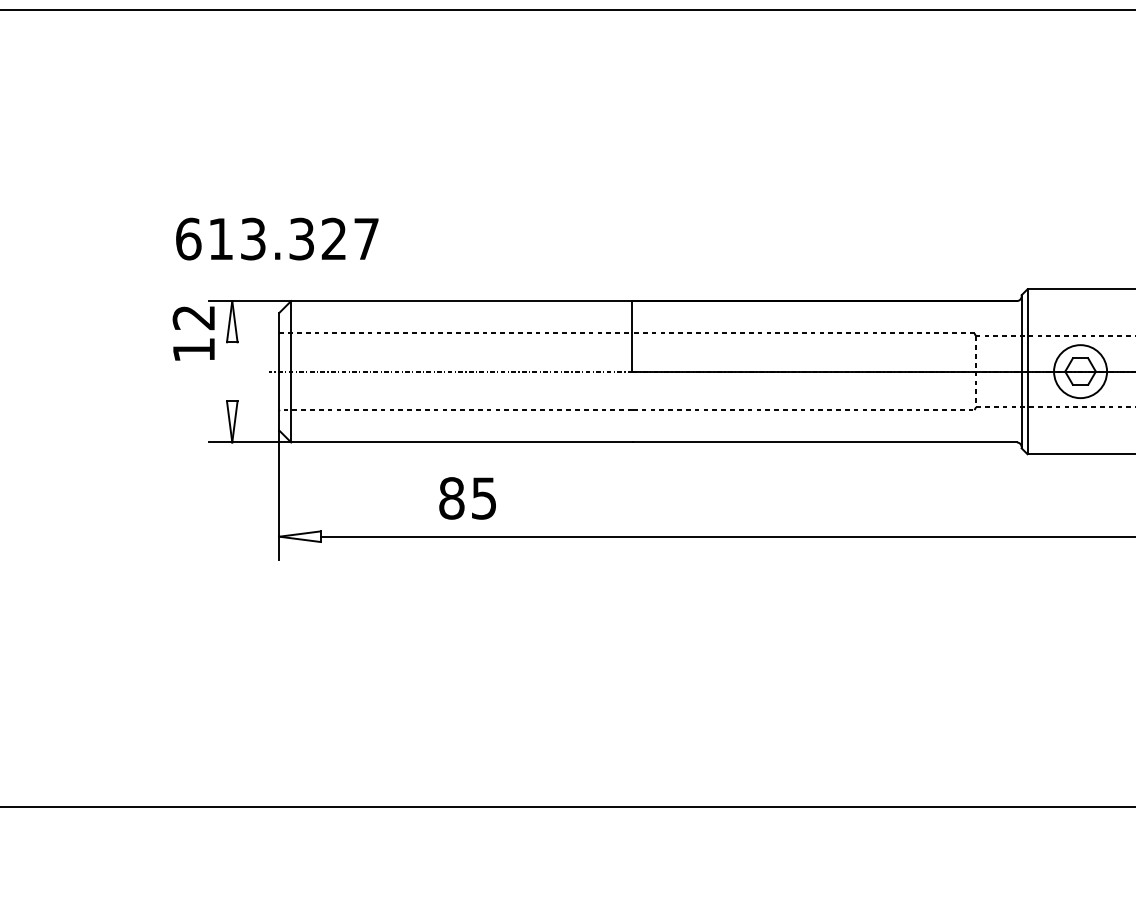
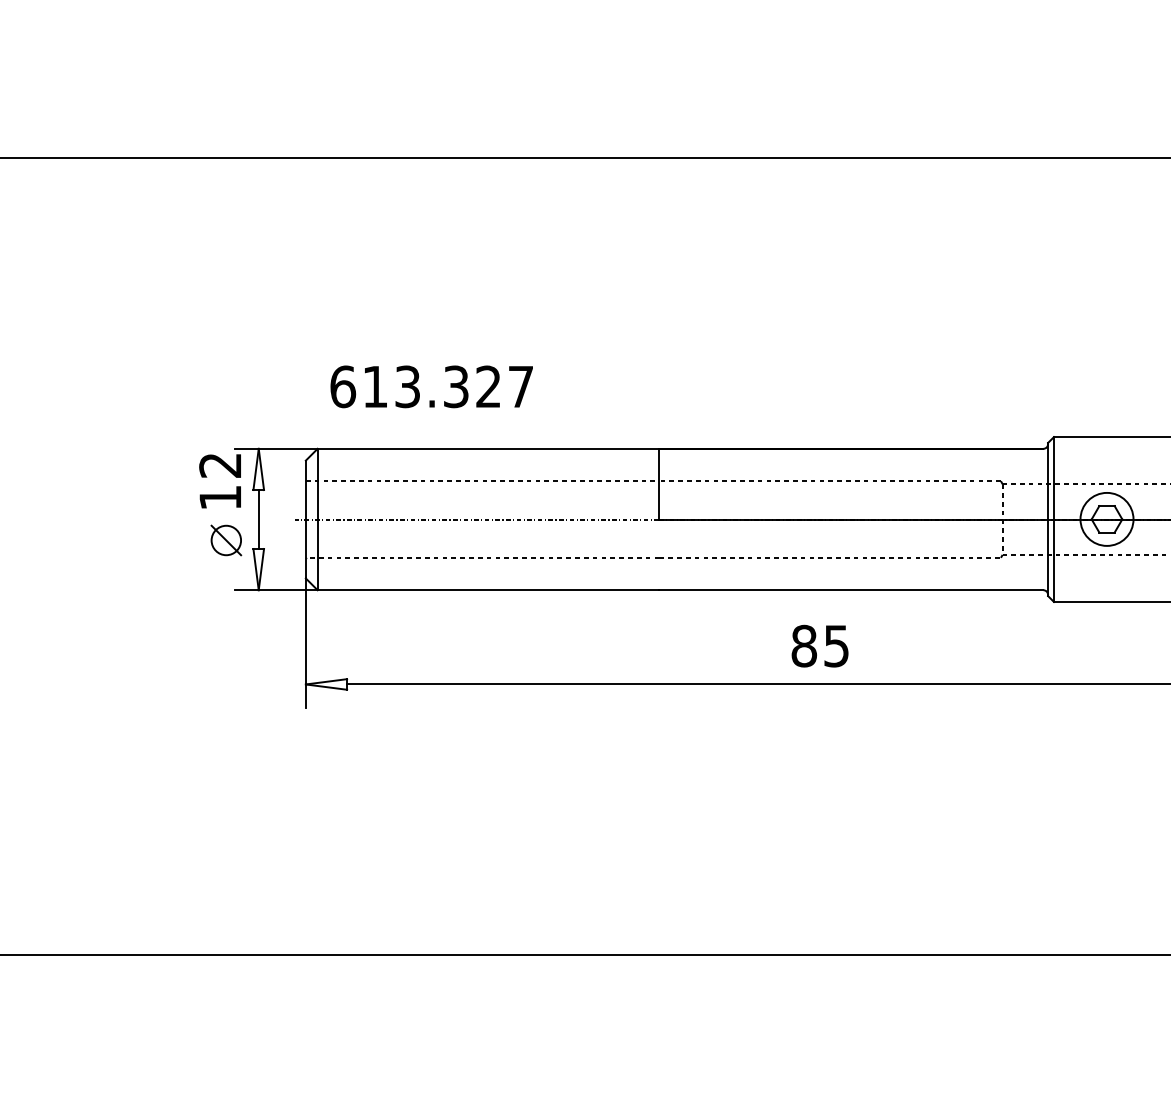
text: (277, 238) -> (431, 386), moved
line: (232, 371) -> (258, 519), added
part: (200, 392) -> (226, 540), added
text: (467, 497) -> (819, 645), moved

